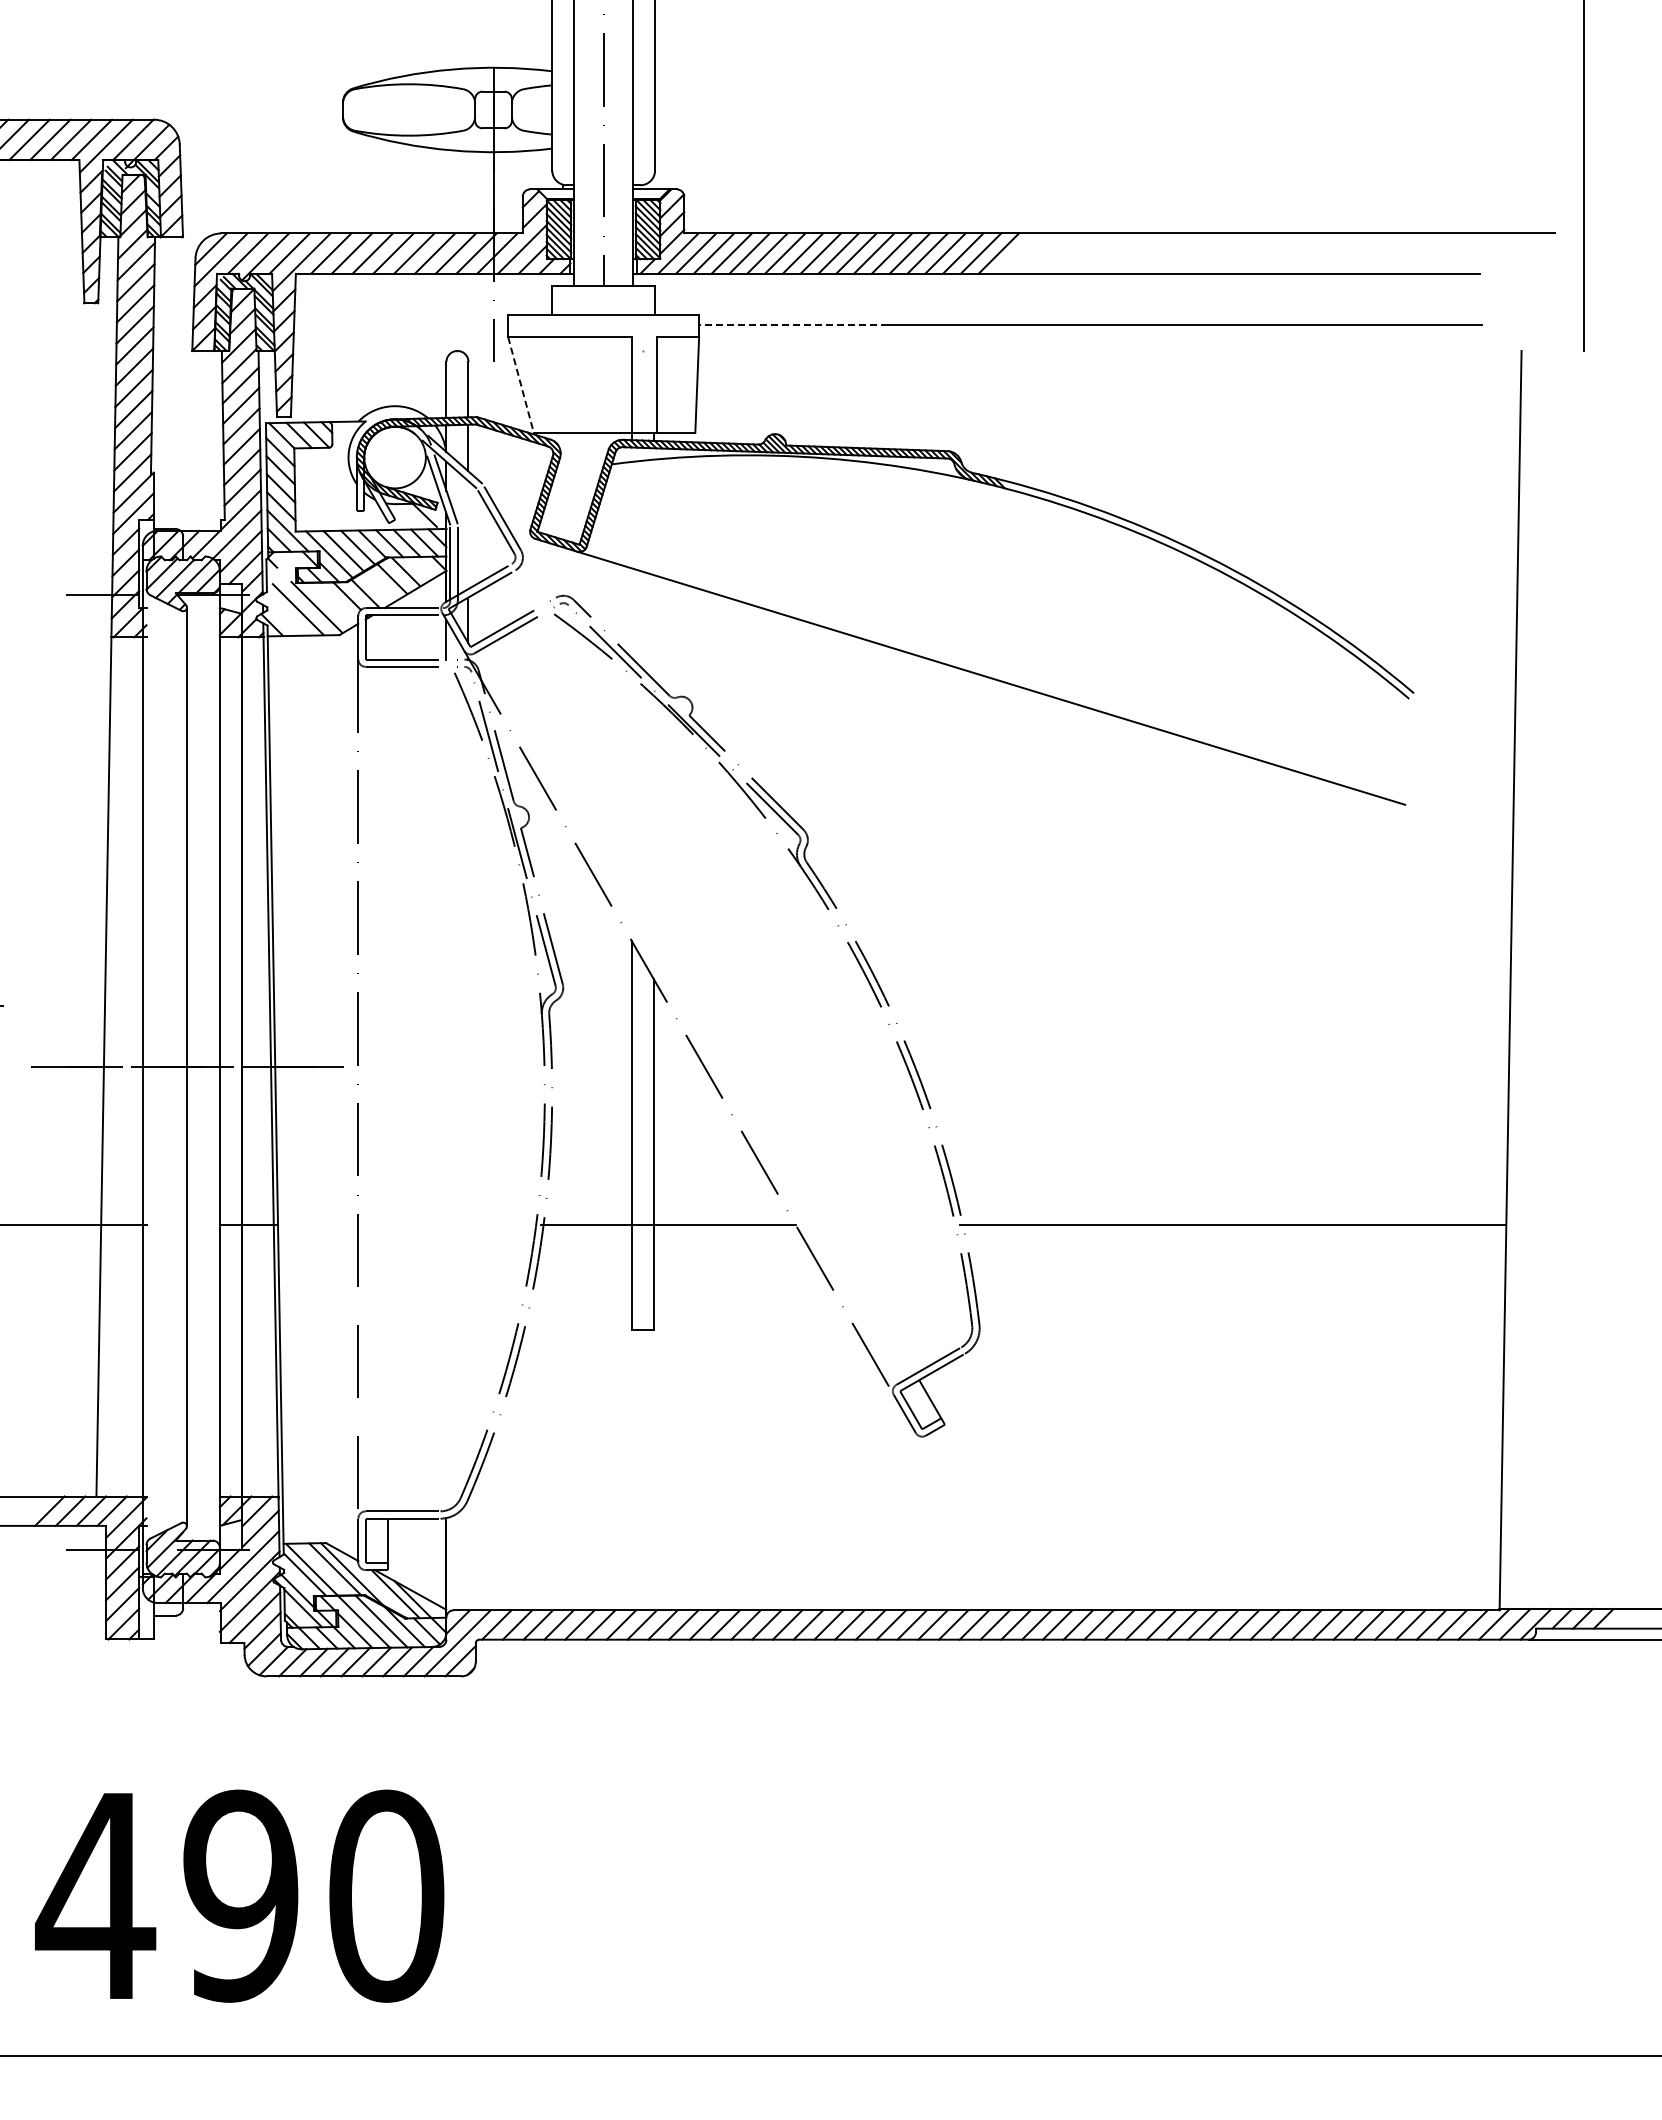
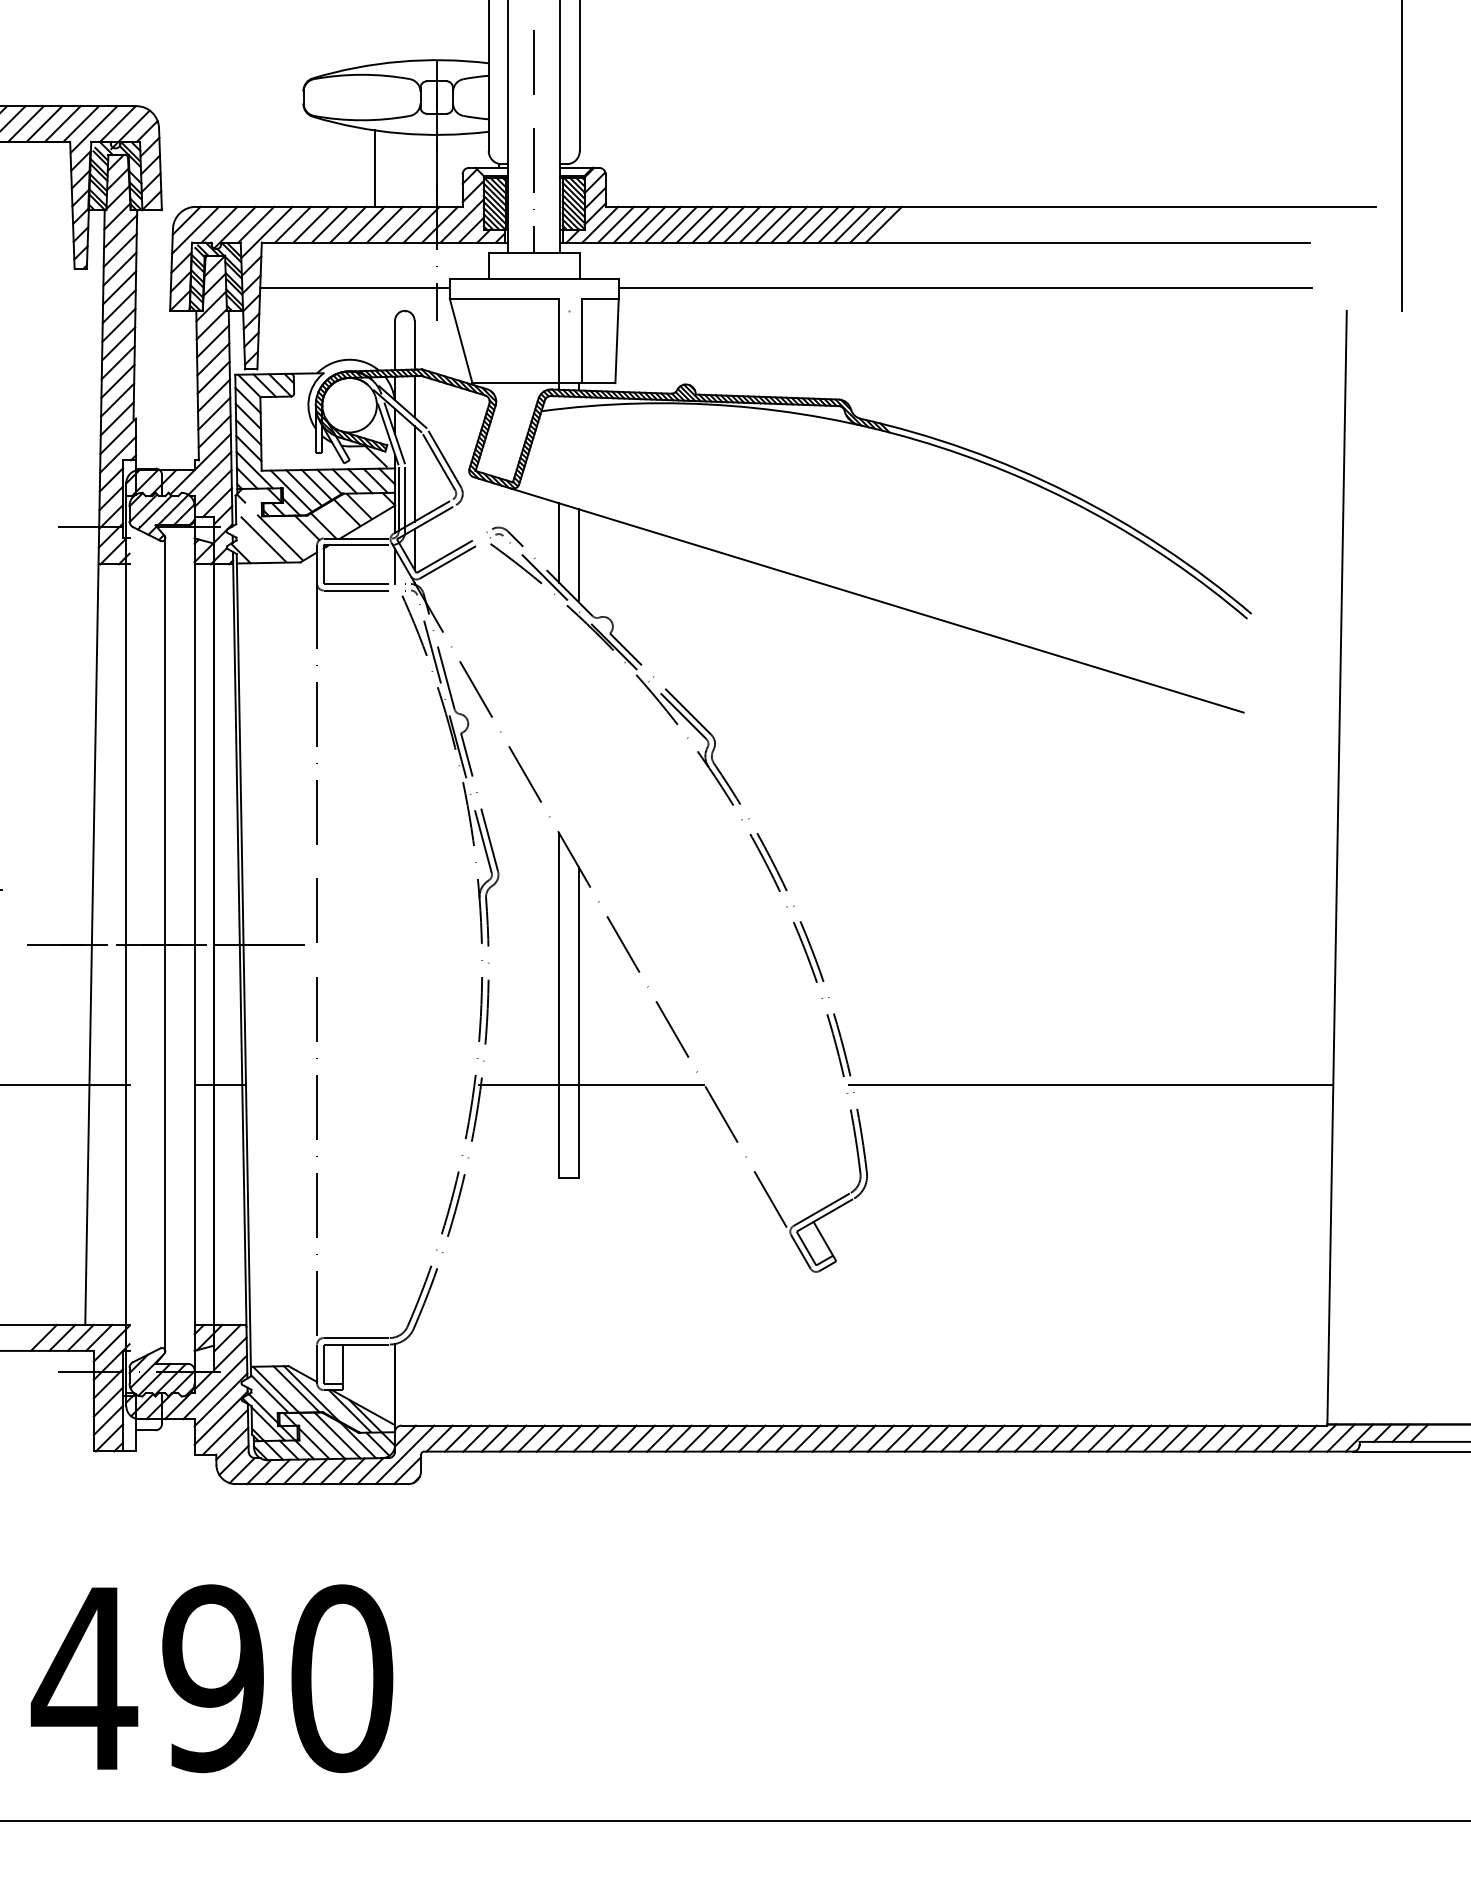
line: (423, 190) -> (374, 168), added
line: (401, 325) -> (355, 288), added
line: (793, 325) -> (702, 288), dashed -> solid
line: (521, 385) -> (461, 341), dashed -> solid
line: (468, 535) -> (414, 474), added
line: (631, 613) -> (558, 543), added
line: (653, 627) -> (578, 555), added

